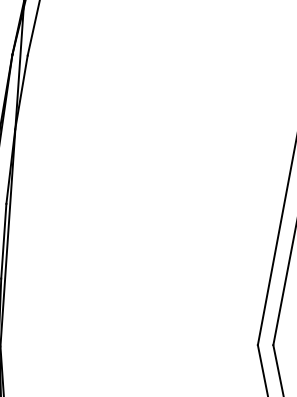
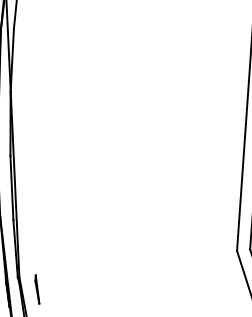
line: (19, 362) -> (37, 288), added

